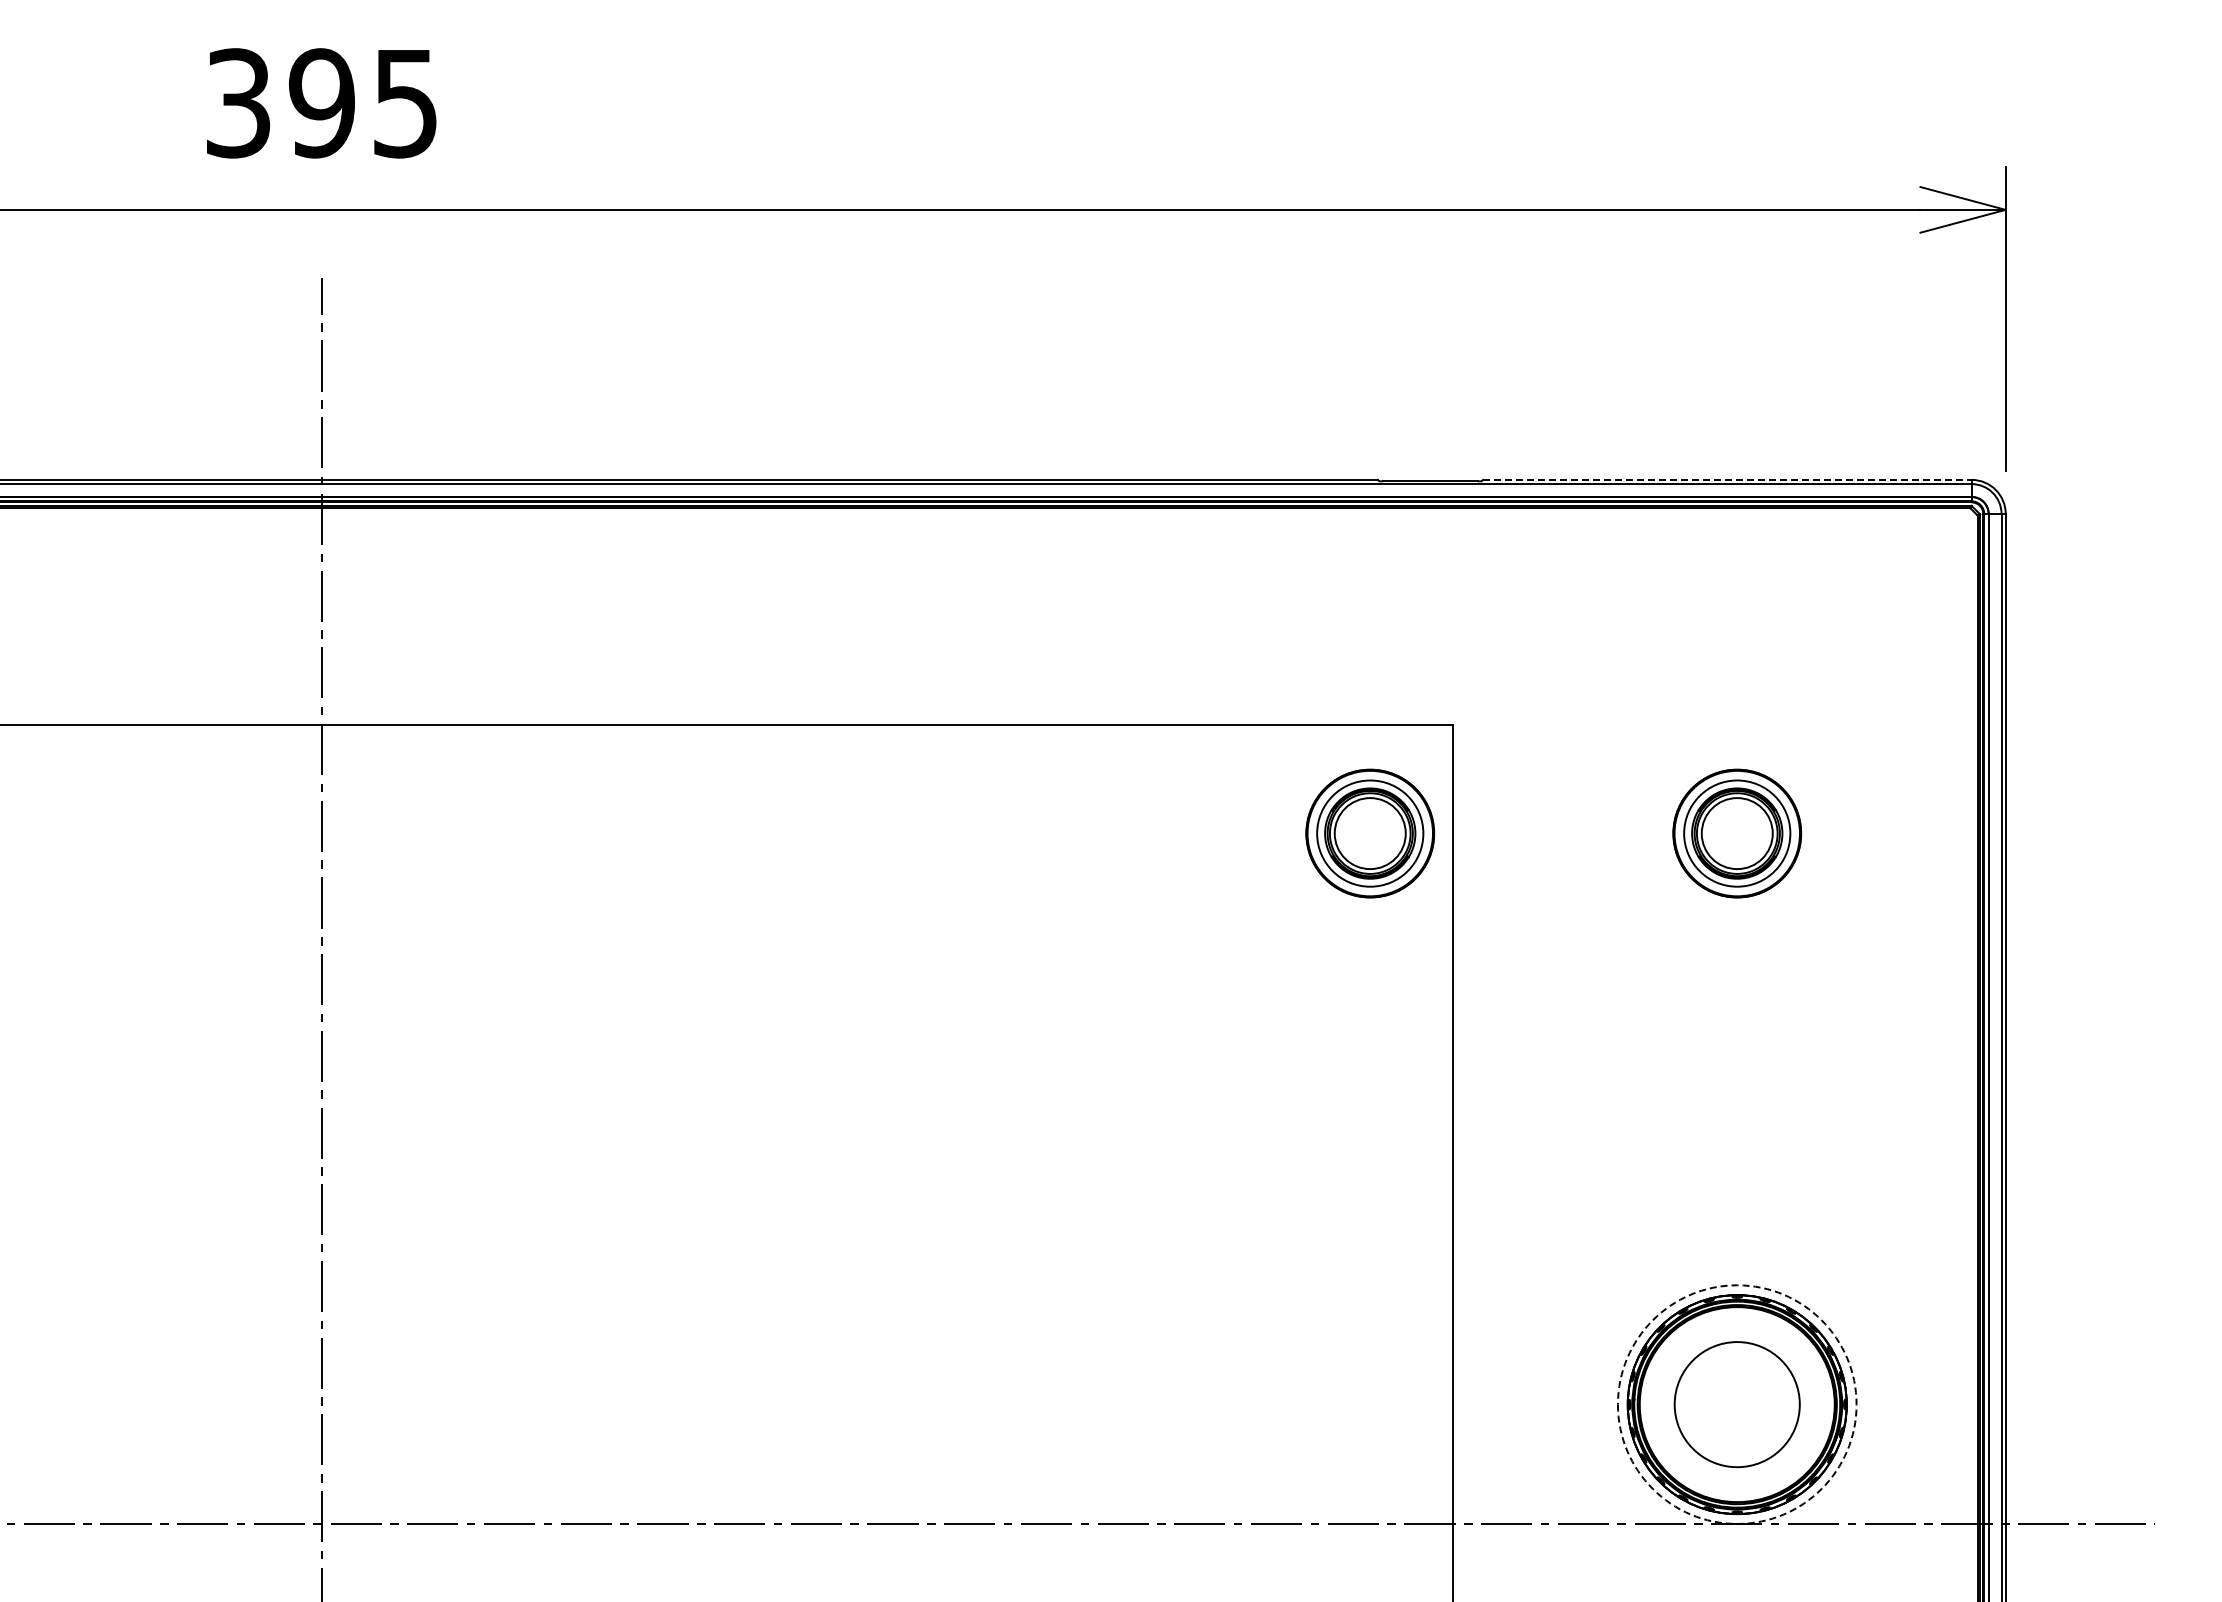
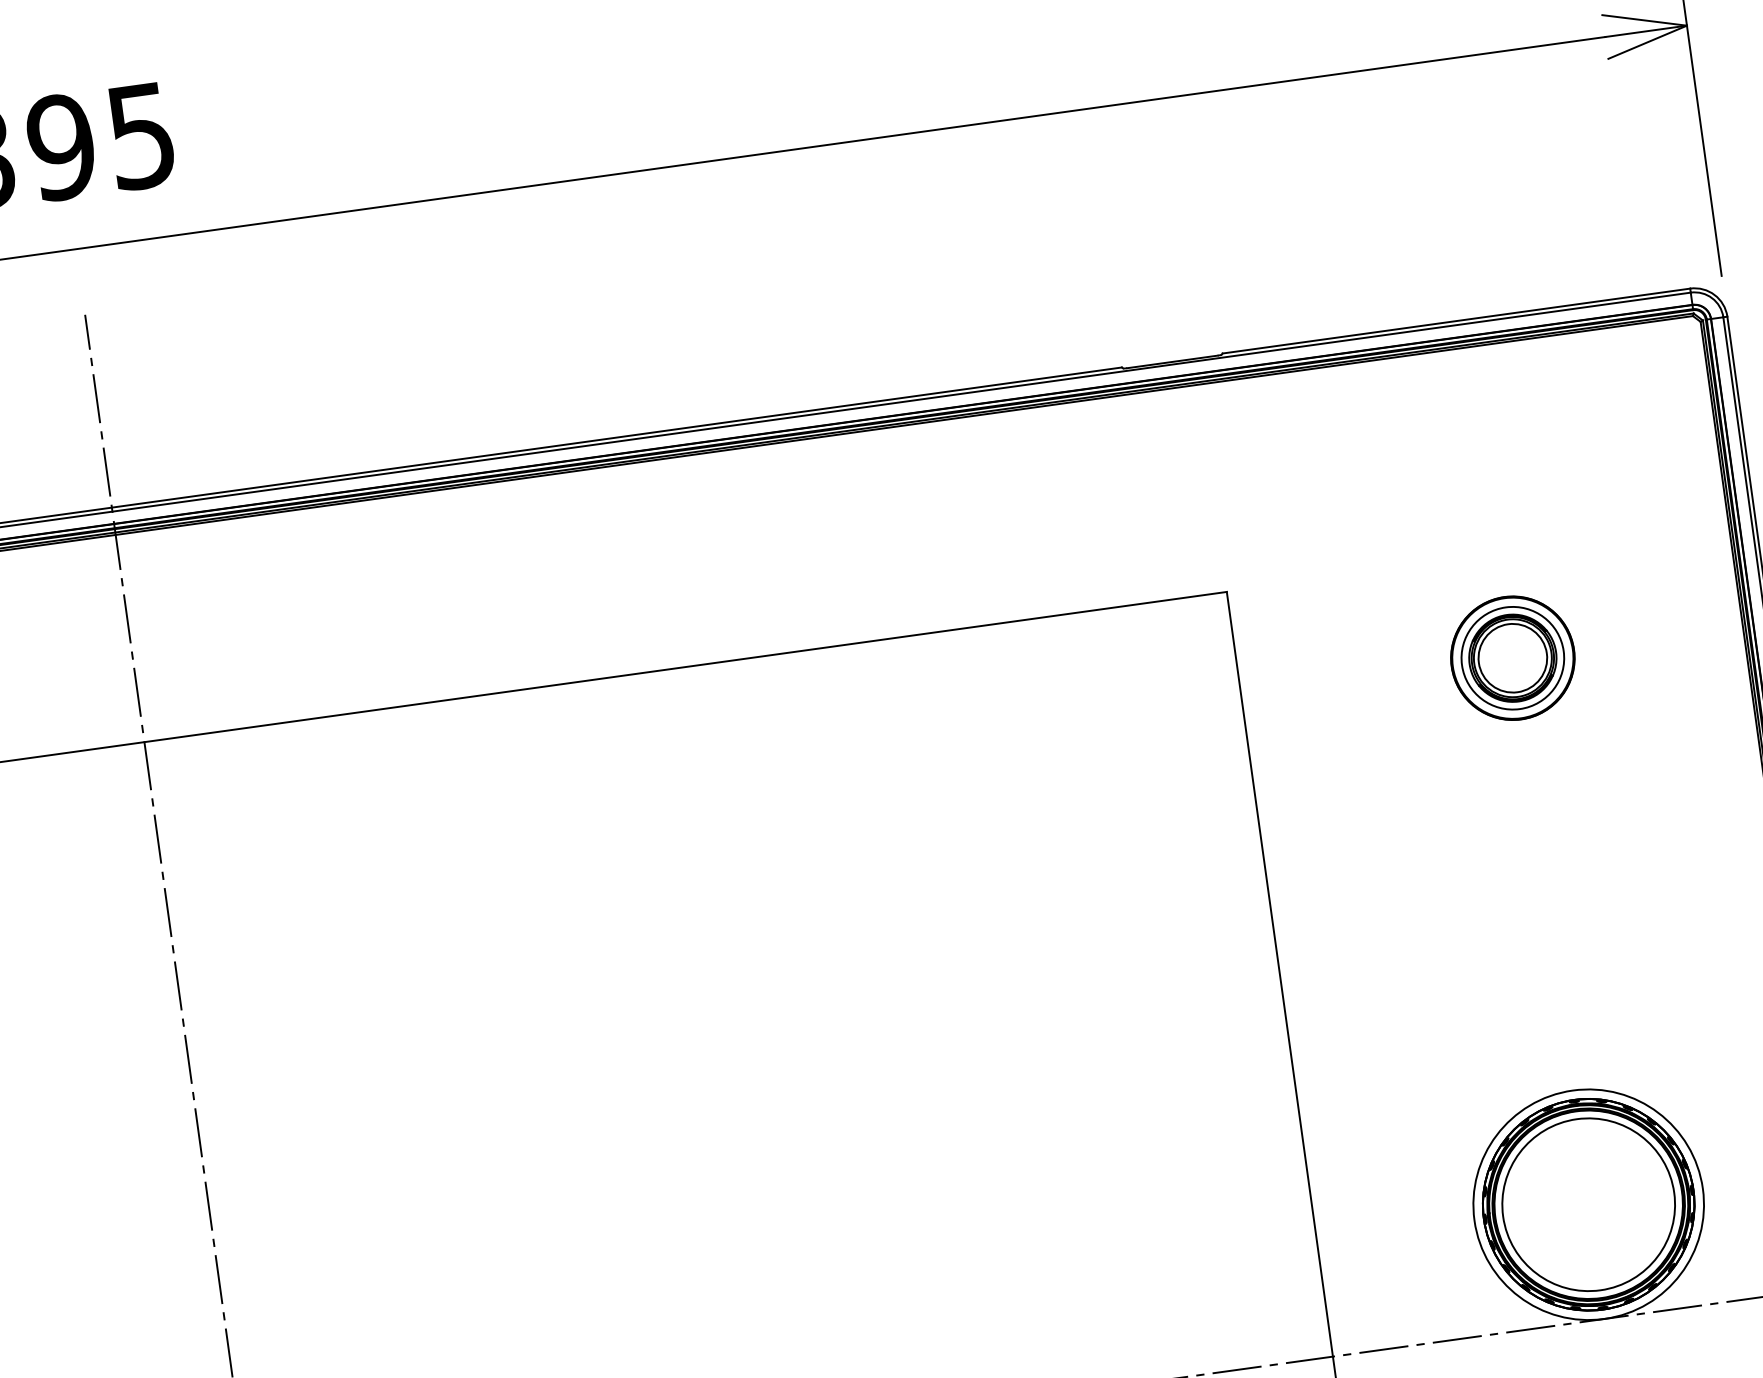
line: (1727, 479) -> (1456, 320), dashed -> solid
part: (1370, 833) -> (1161, 706), removed
circle: (1736, 1404) -> (1587, 1204), dashed -> solid
circle: (1736, 1404) -> (1587, 1204), size x1.43

